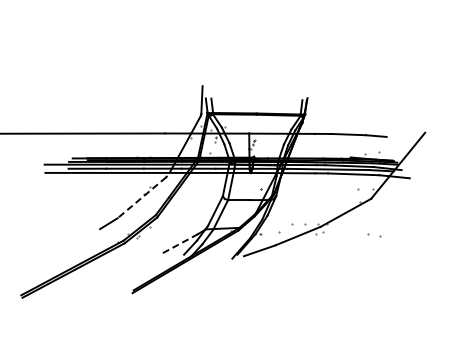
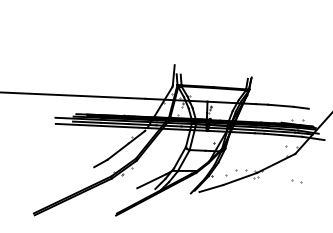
line: (141, 197) -> (125, 145), dashed -> solid
line: (178, 244) -> (151, 181), dashed -> solid

